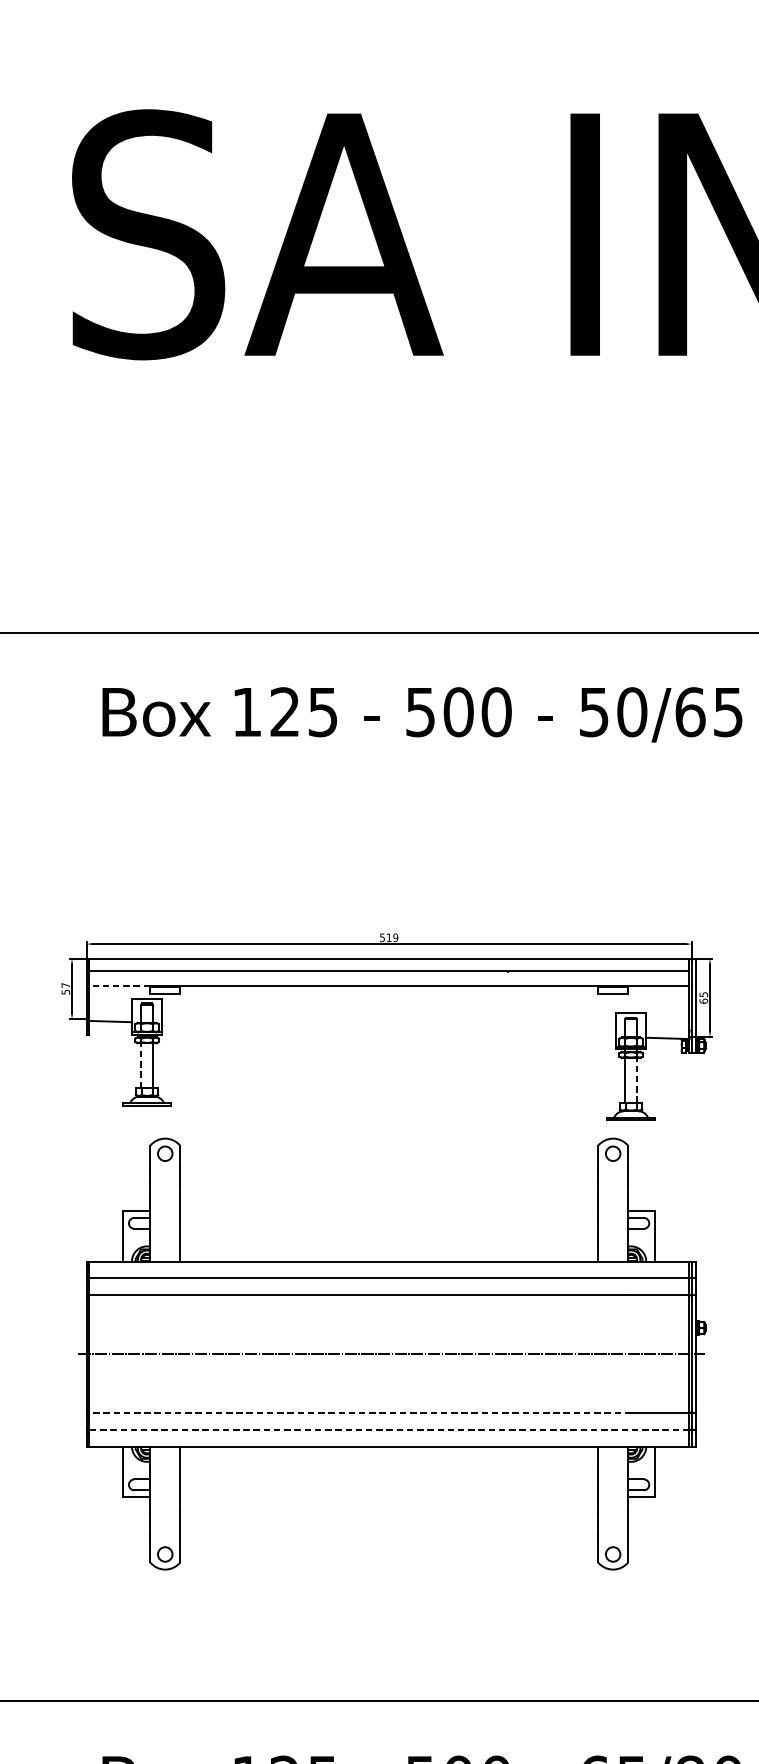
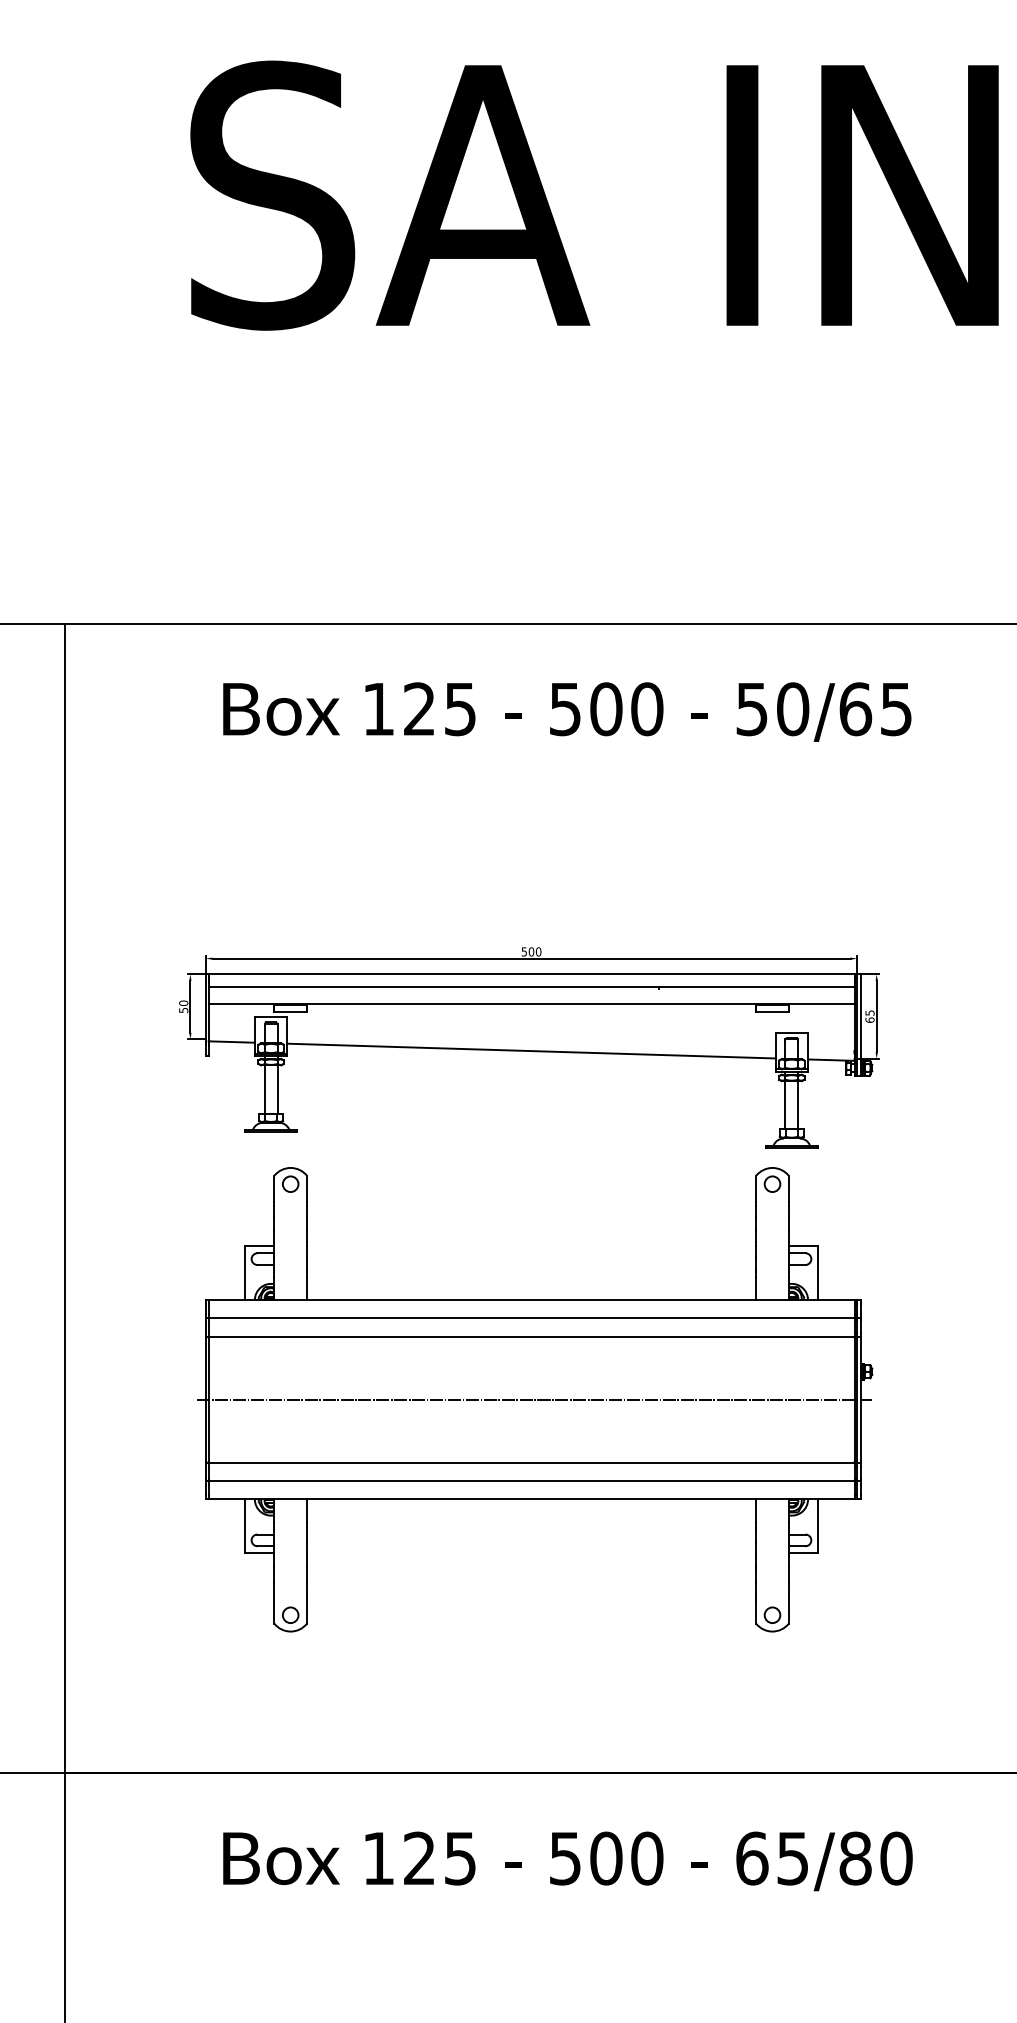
text: (391, 937) -> (534, 951), 519 -> 500
text: (65, 984) -> (183, 1002), 57 -> 50
line: (119, 985) -> (241, 1003), dashed -> solid
line: (389, 1029) -> (531, 1050), added
line: (140, 1065) -> (264, 1089), dashed -> solid
line: (637, 1079) -> (798, 1104), dashed -> solid
line: (360, 1412) -> (500, 1462), dashed -> solid
line: (389, 1430) -> (531, 1481), dashed -> solid

